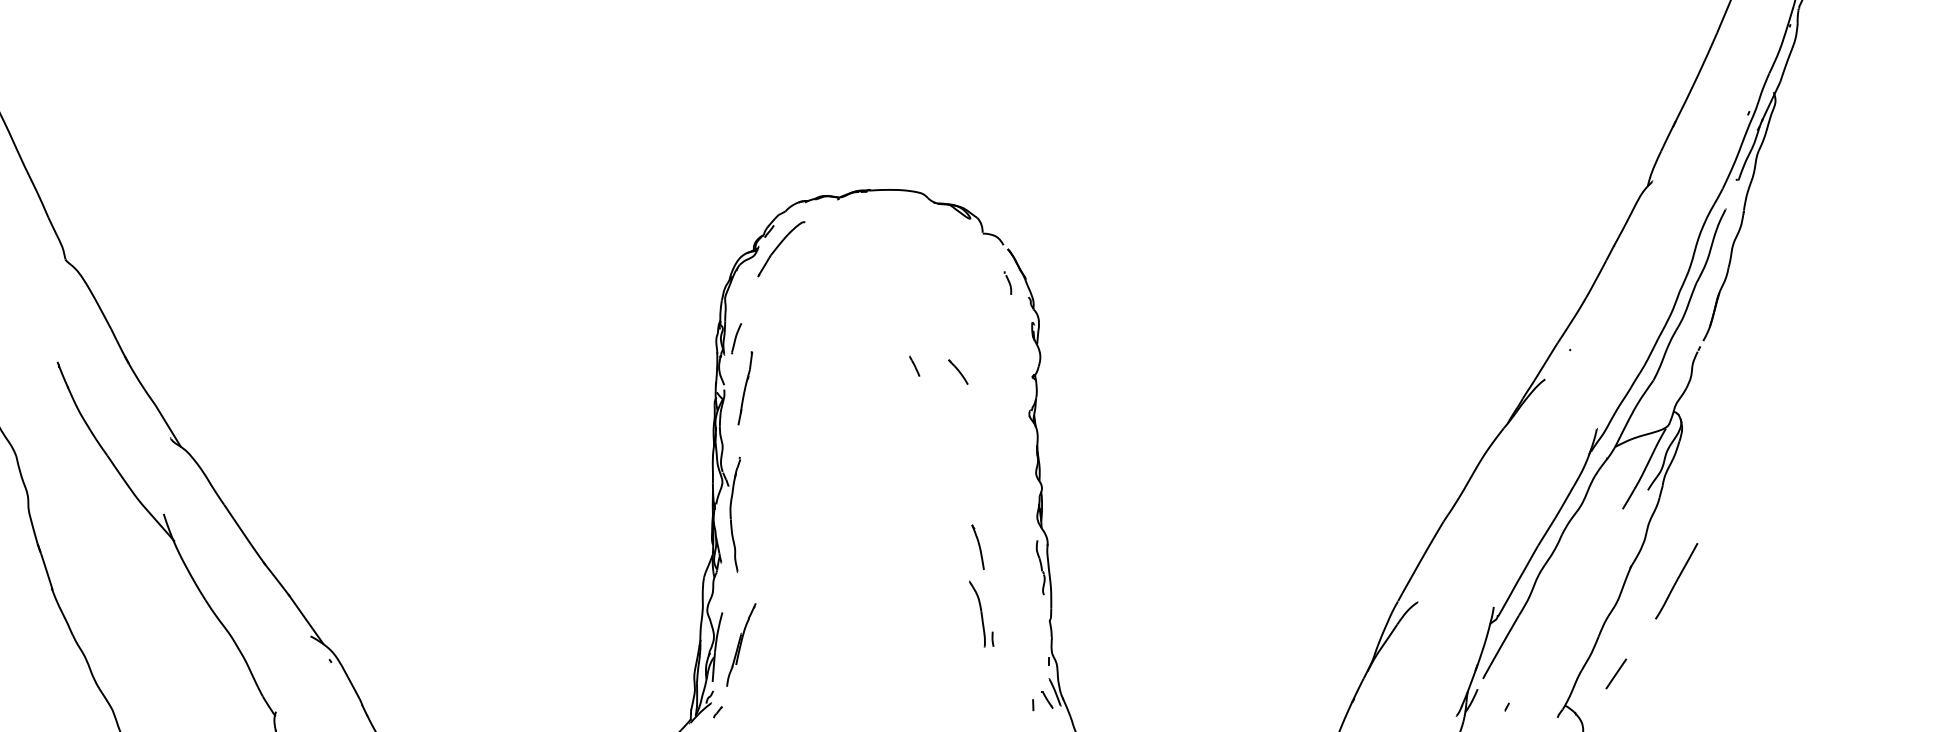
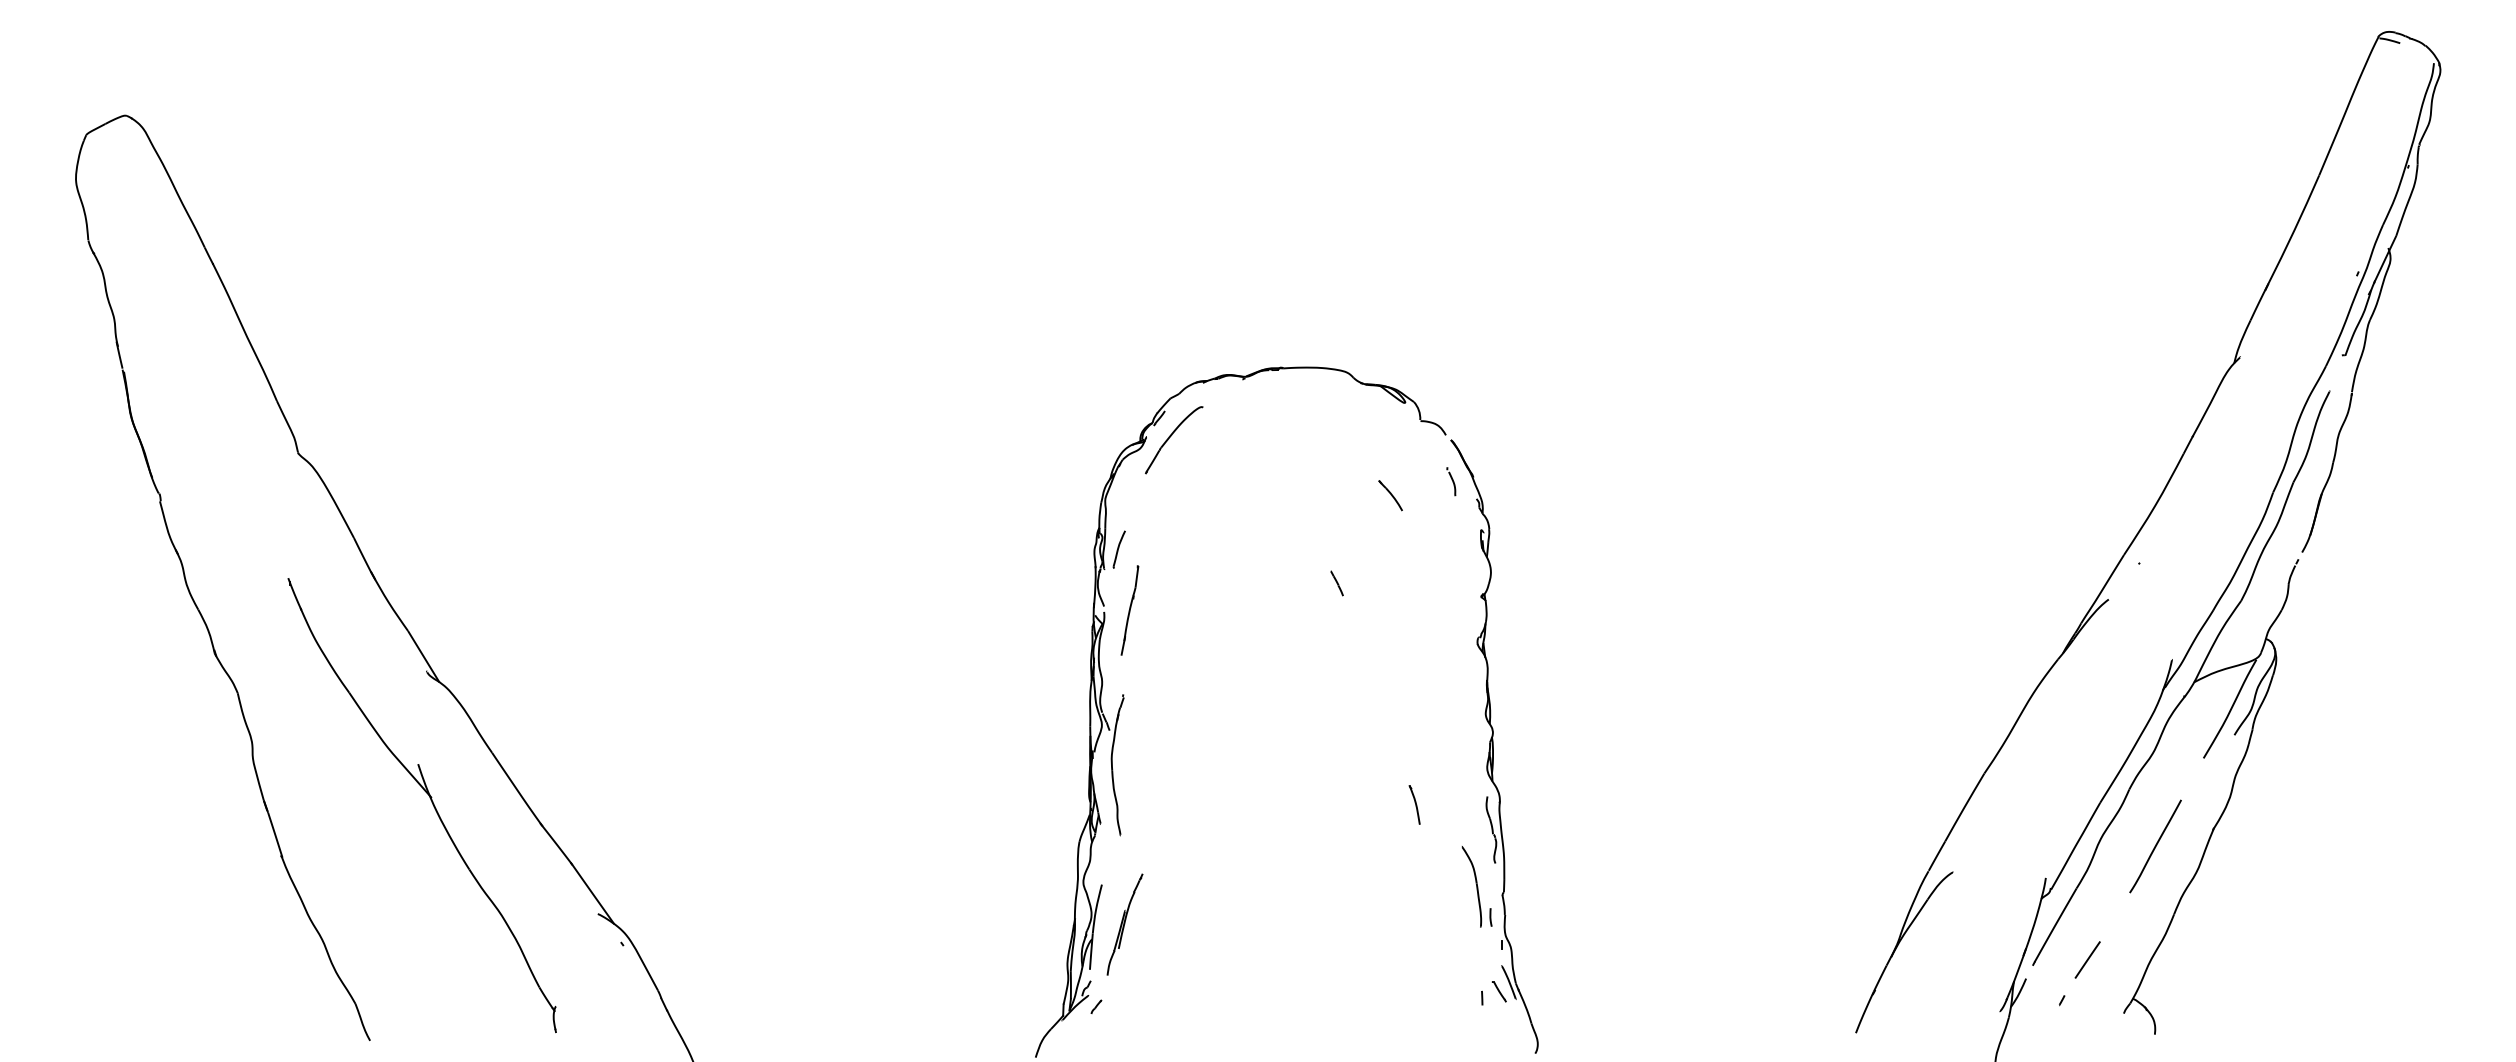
part: (958, 372) -> (1390, 495), moved
part: (977, 546) -> (1414, 804), size x0.71
line: (1676, 581) -> (2155, 846), moved
part: (981, 613) -> (1476, 886), moved
line: (1616, 673) -> (2087, 959), moved

